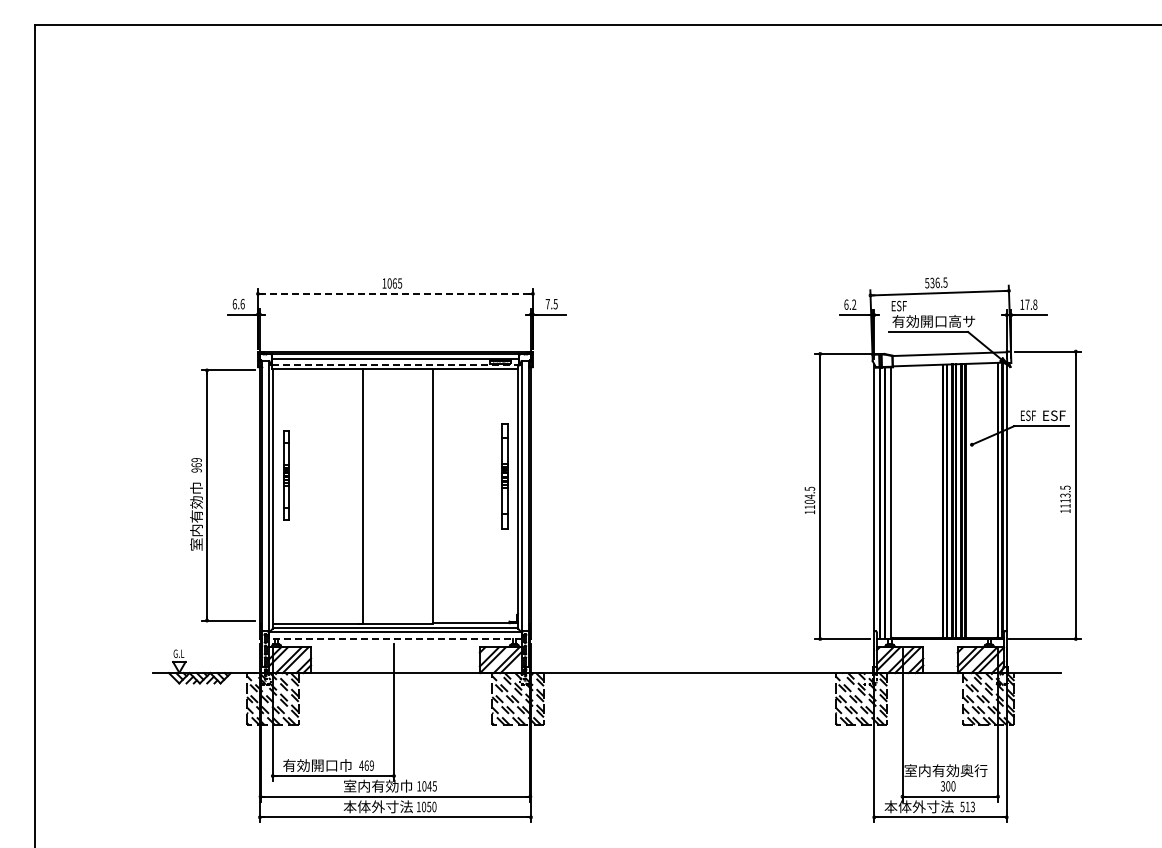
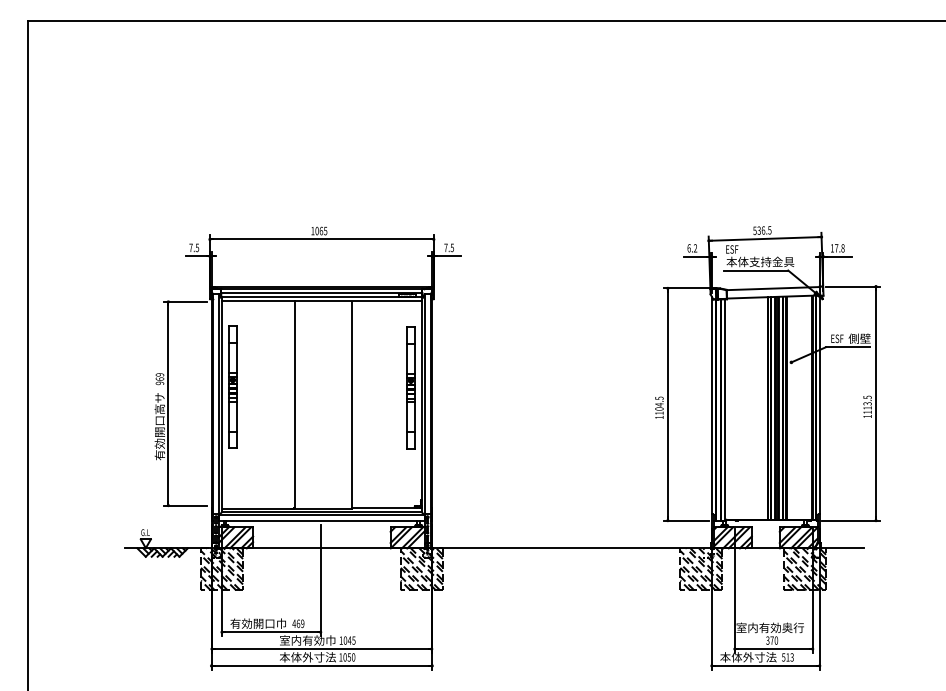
line: (395, 293) -> (321, 239), dashed -> solid
text: (238, 303) -> (194, 247), 6.6 -> 7.5
text: (933, 321) -> (760, 262), 有効開口高サ -> 本体支持金具
line: (395, 364) -> (321, 297), dashed -> solid
text: (1055, 415) -> (859, 338), ESF -> 側壁
part: (286, 475) -> (233, 387), size x1.67
part: (504, 475) -> (410, 387), size x1.43
text: (196, 523) -> (159, 426), 室内有効巾 -> 有効開口高サ
line: (395, 639) -> (321, 521), dashed -> solid
text: (948, 786) -> (772, 640), 300 -> 370

